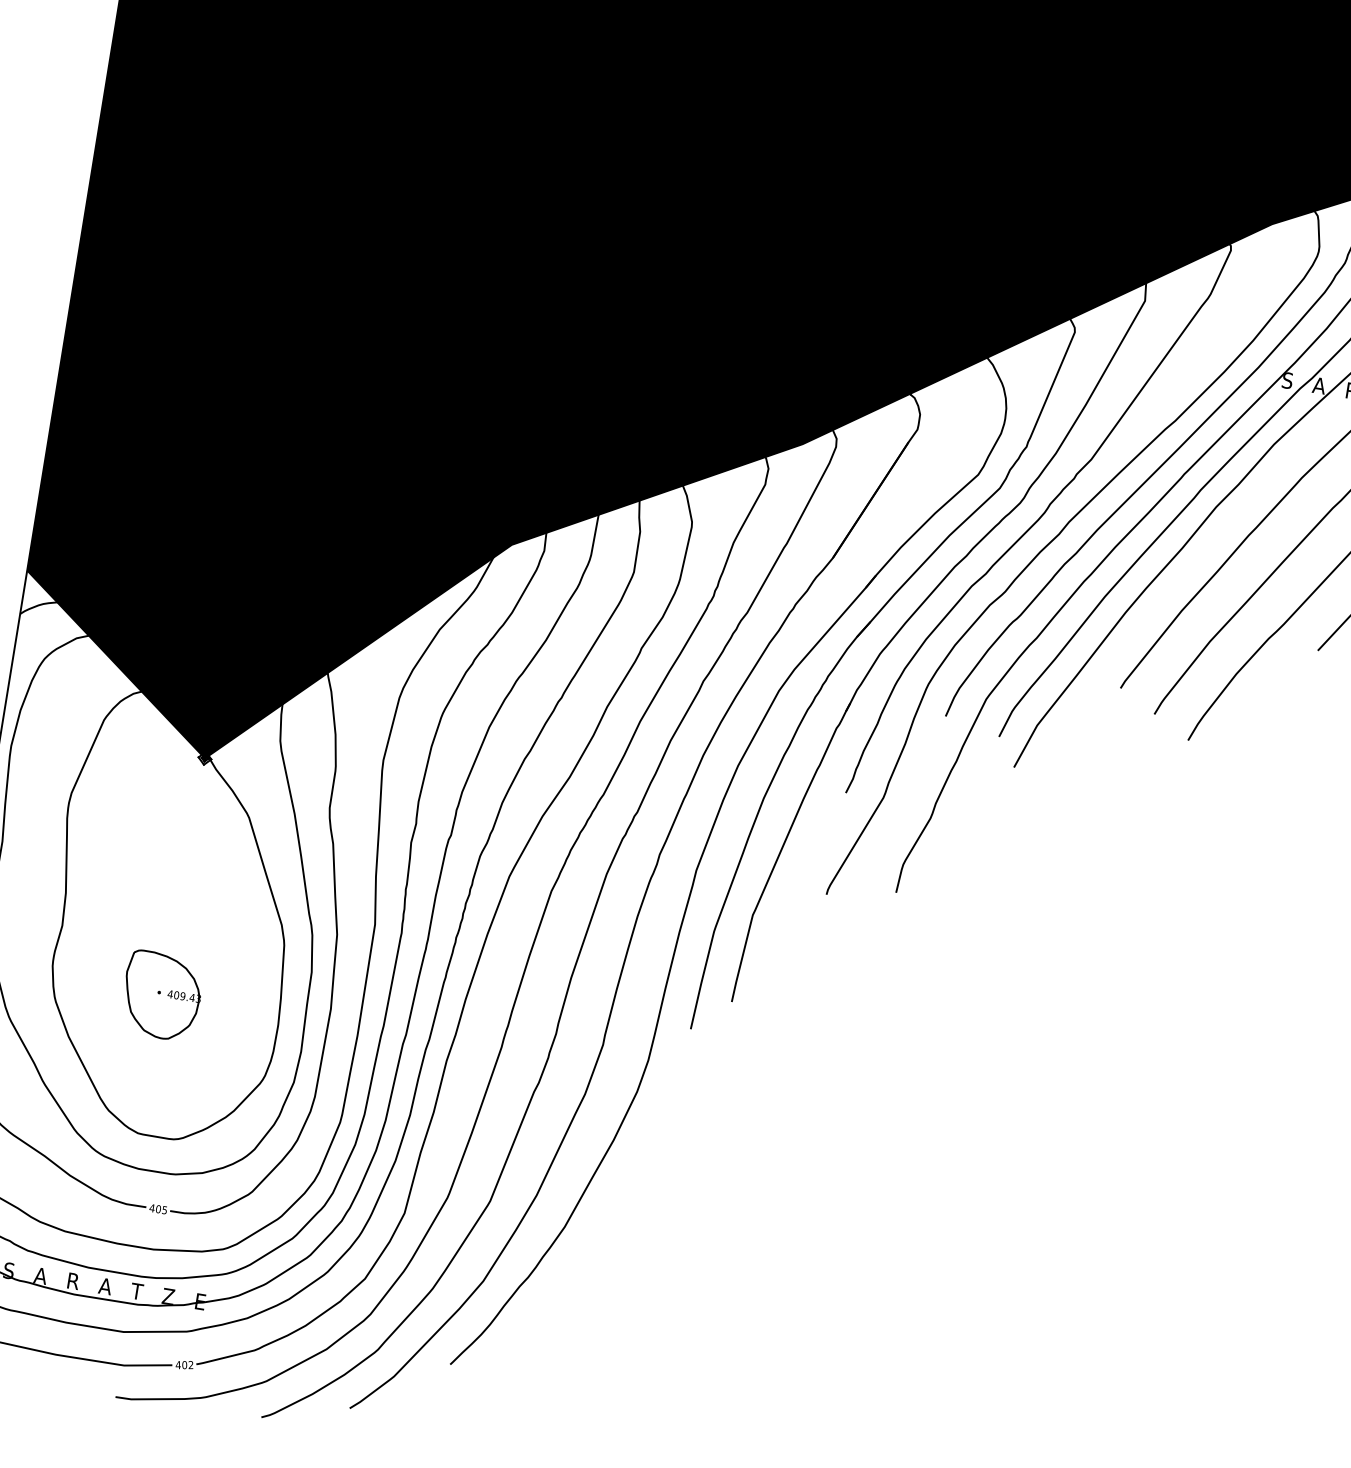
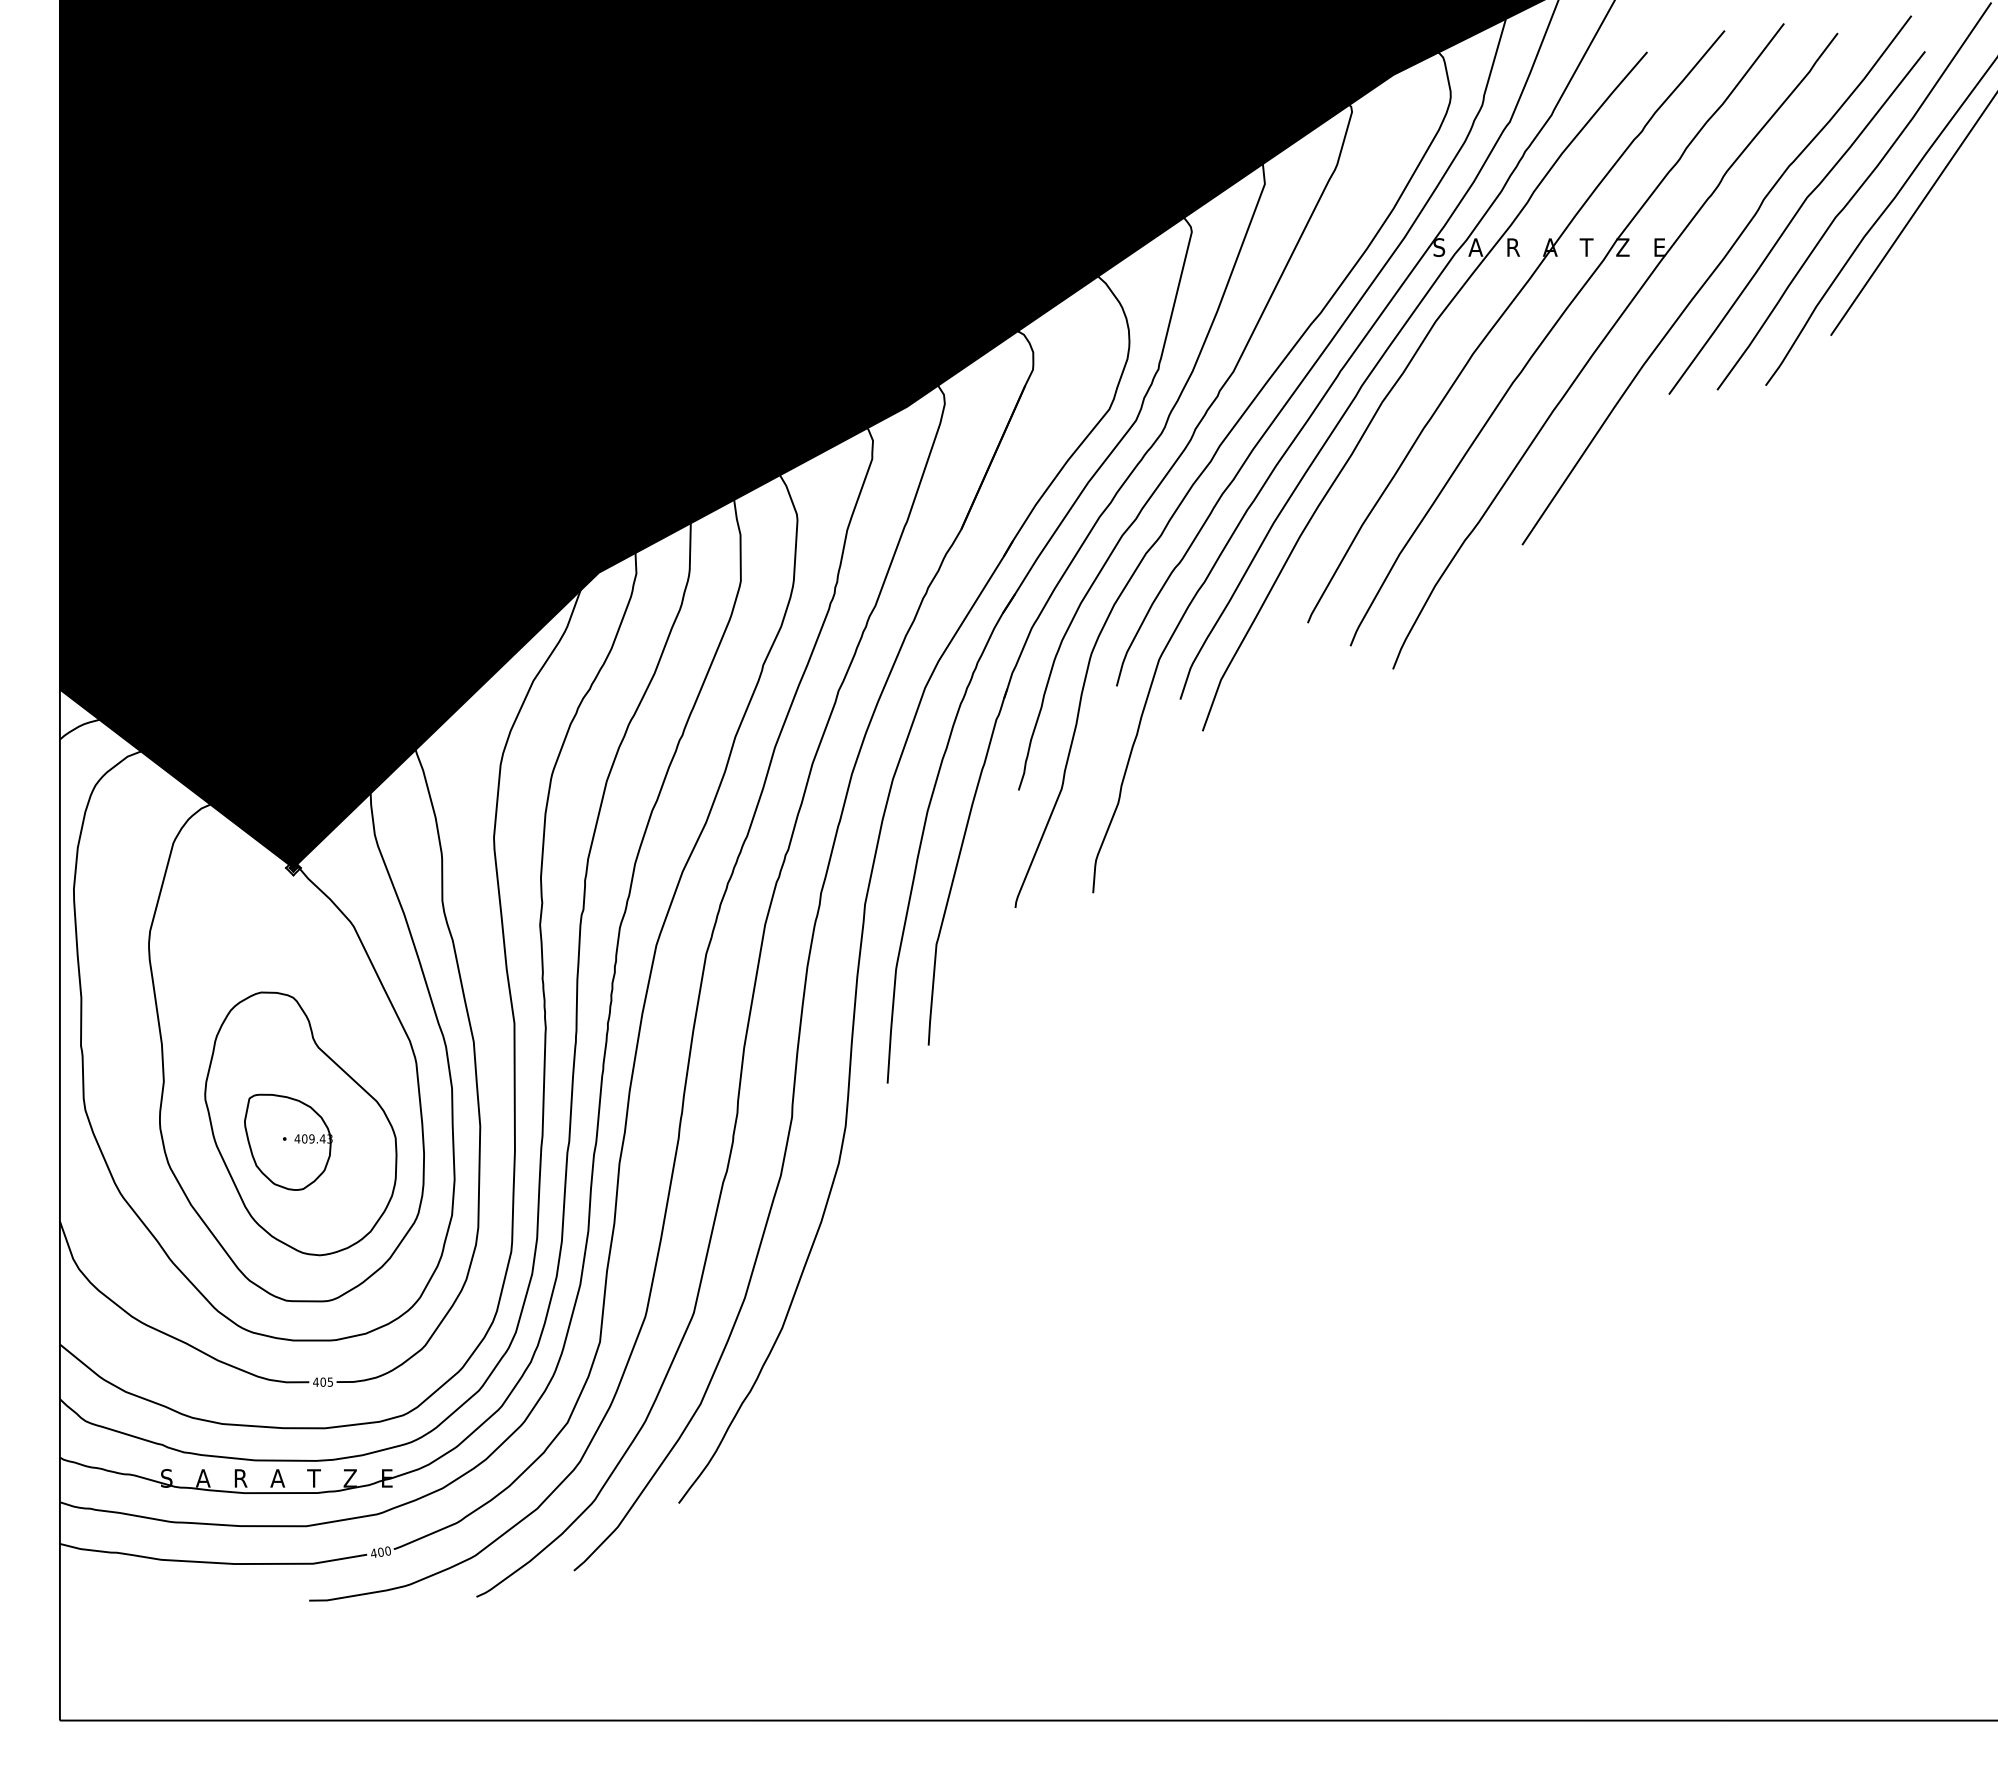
part: (175, 981) -> (300, 1123), added
text: (190, 1364) -> (387, 1550), 402 -> 400

